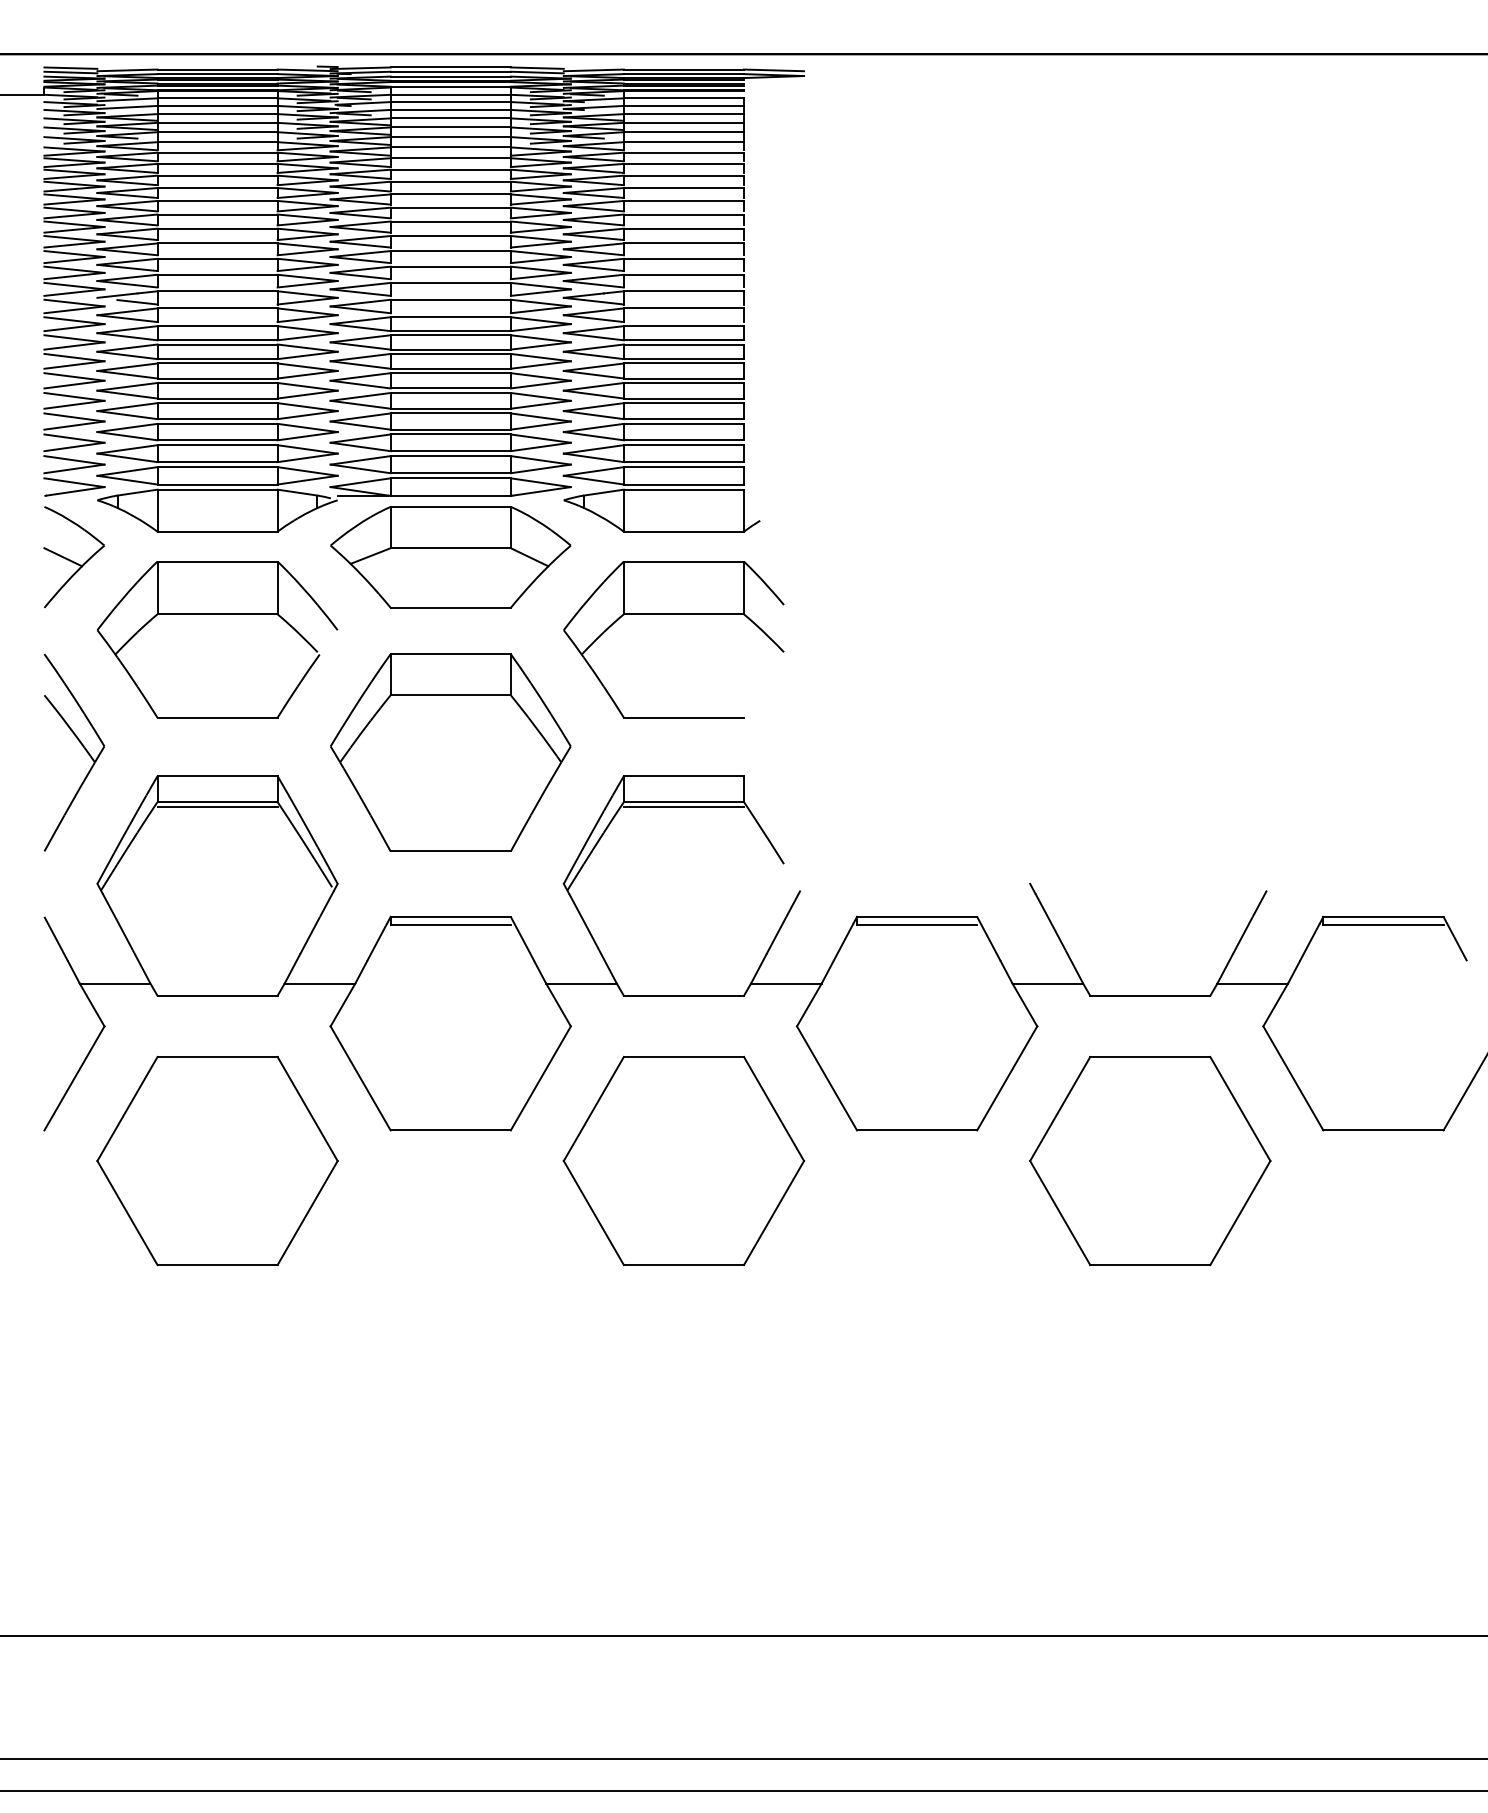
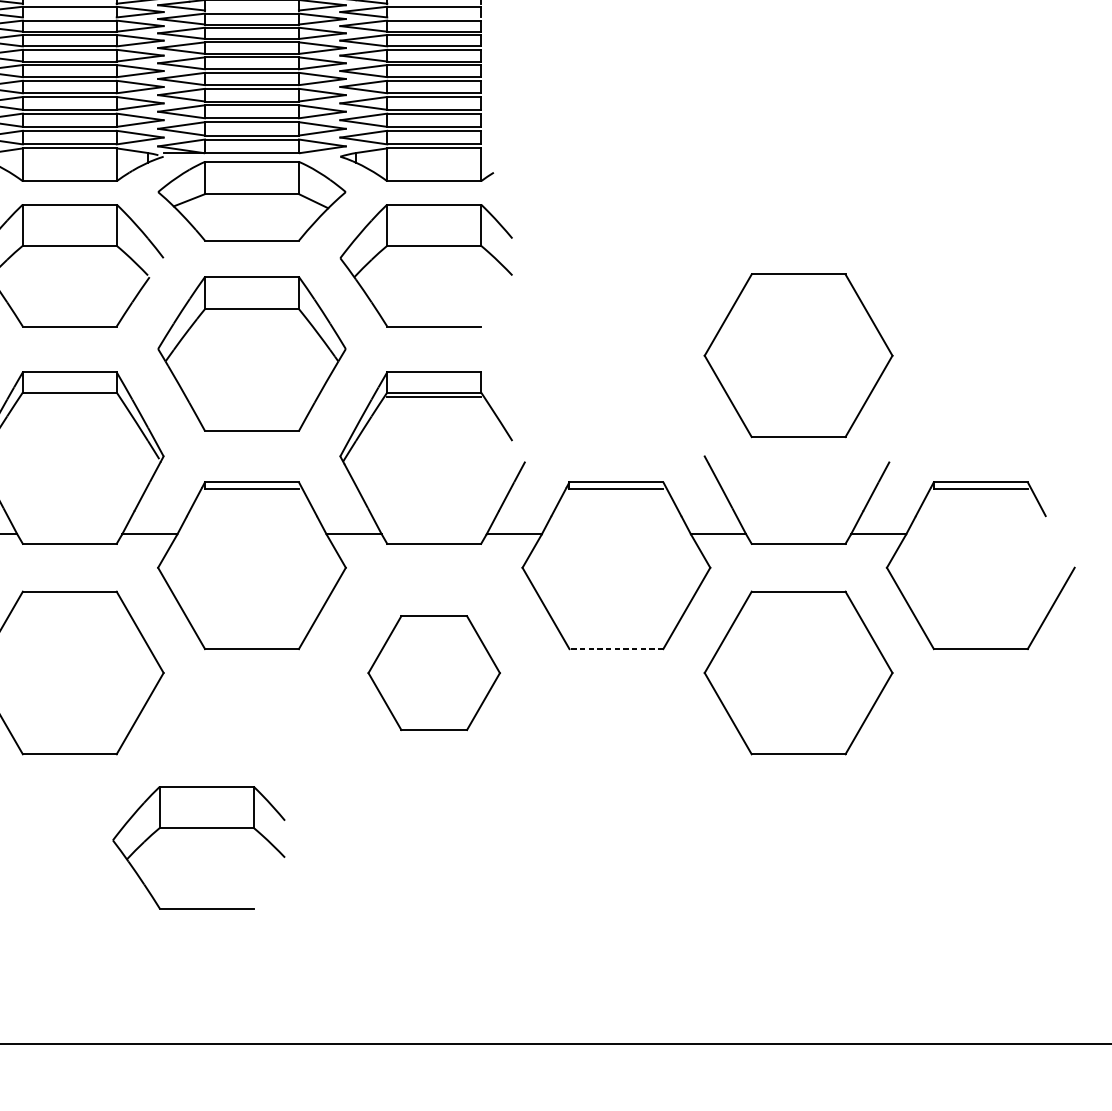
part: (1150, 755) -> (798, 356), added
line: (217, 807) -> (69, 396), removed
line: (916, 1130) -> (615, 649), solid -> dashed
part: (683, 1161) -> (433, 673), size x0.7
part: (382, 1359) -> (198, 828), added

